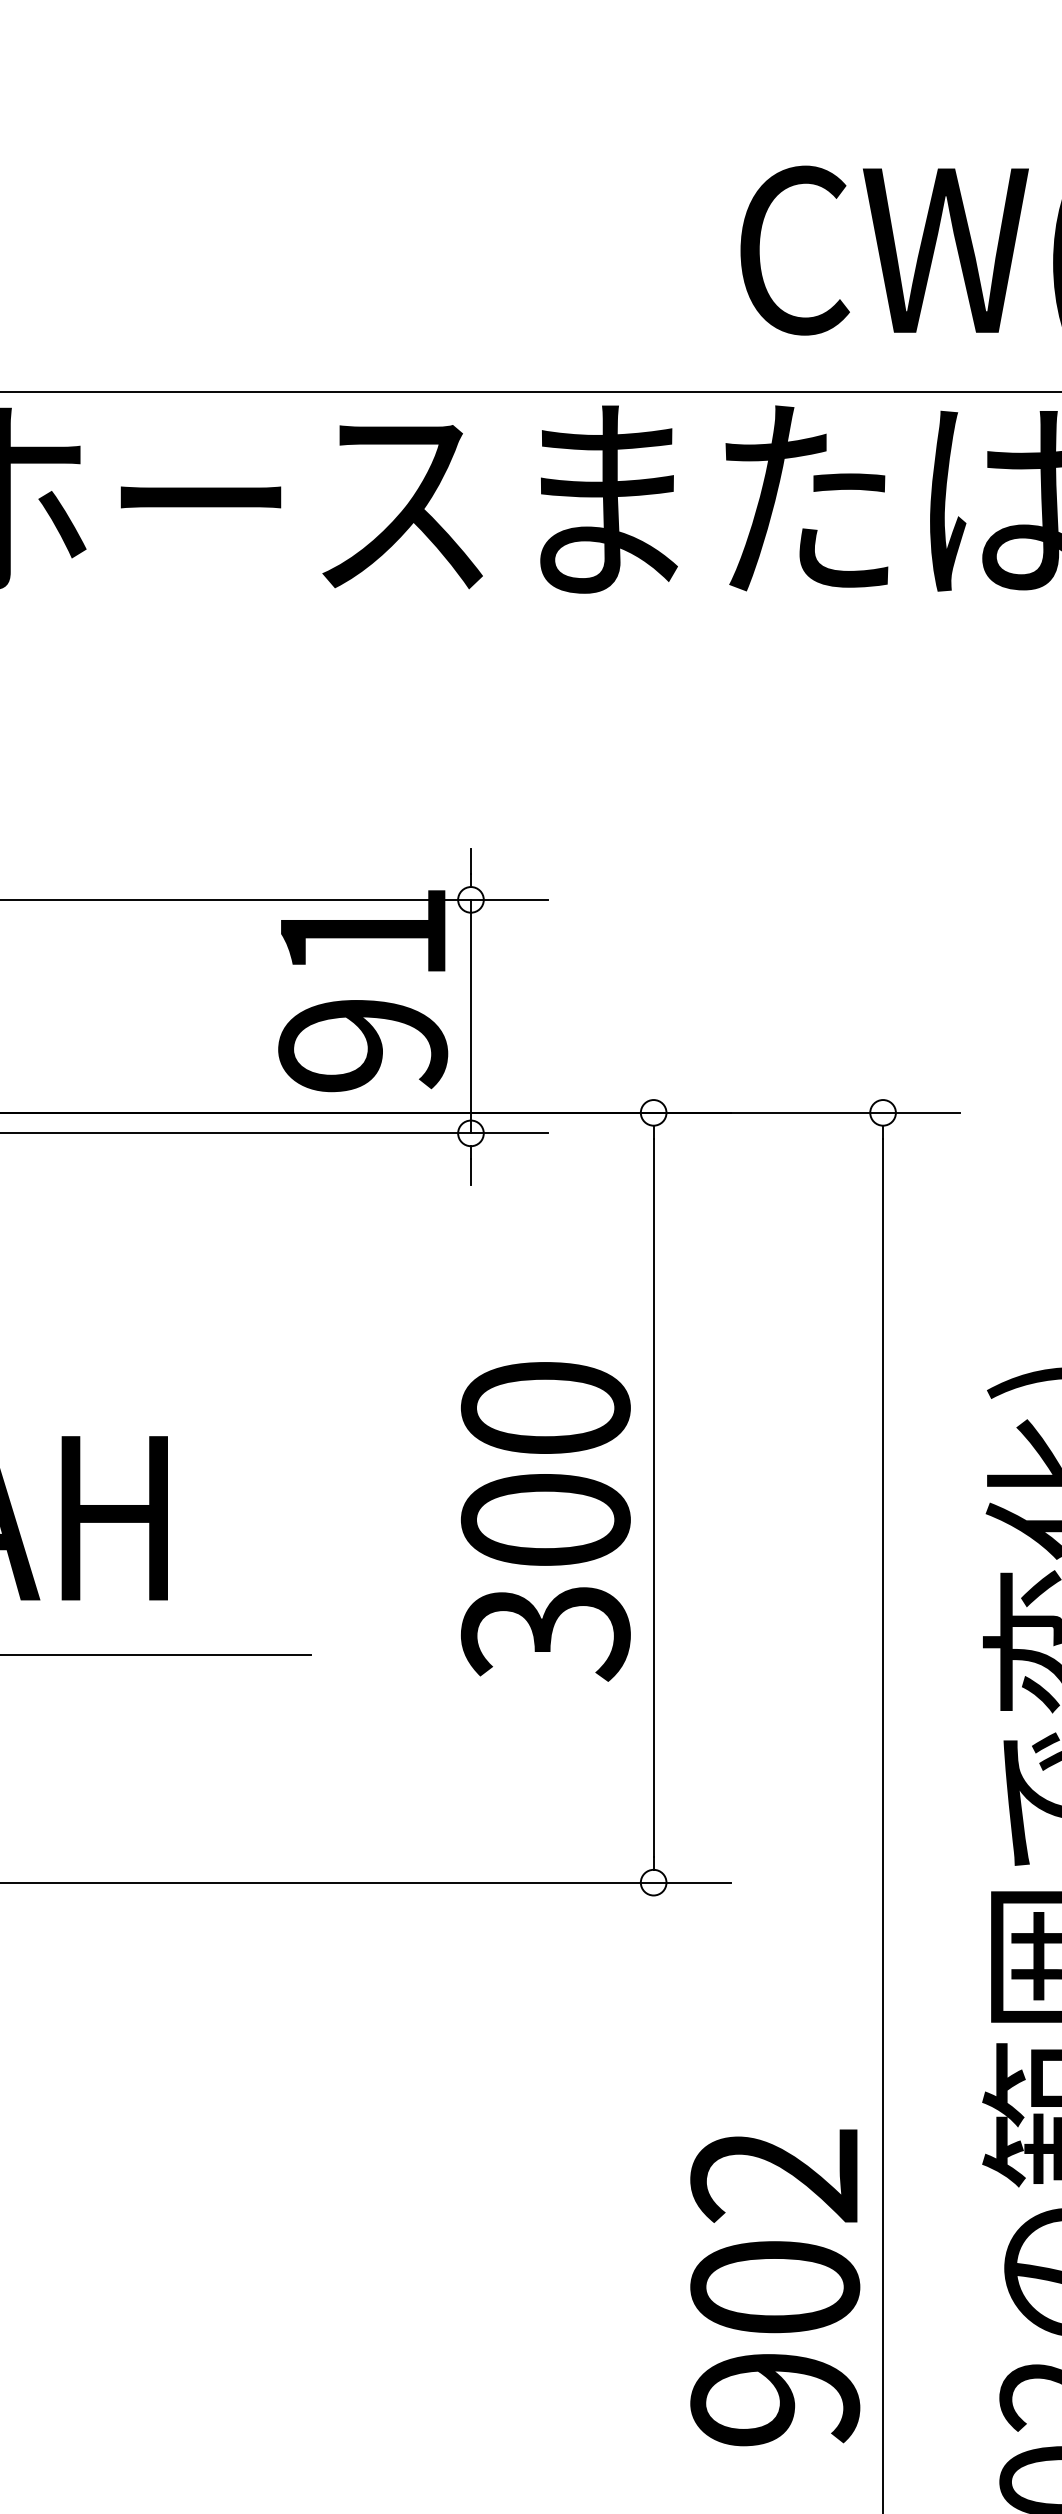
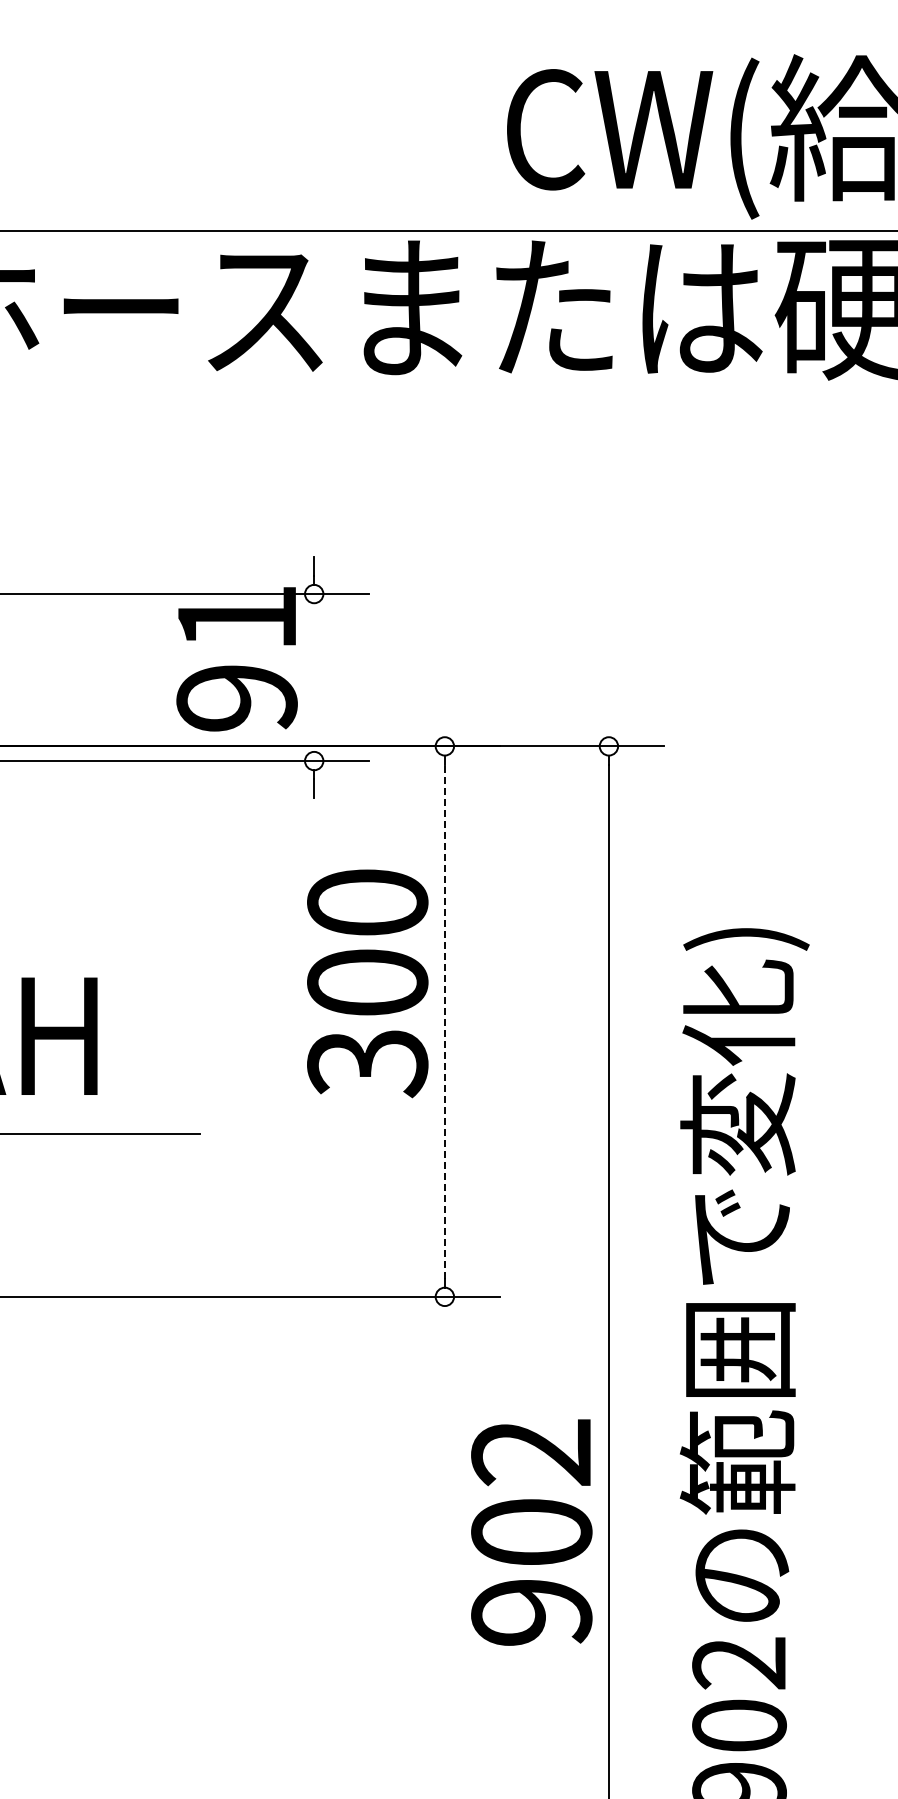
line: (471, 1016) -> (314, 677), removed
line: (653, 1497) -> (444, 1021), solid -> dashed
text: (545, 1521) -> (367, 983), moved
text: (774, 2287) -> (531, 1532), moved

